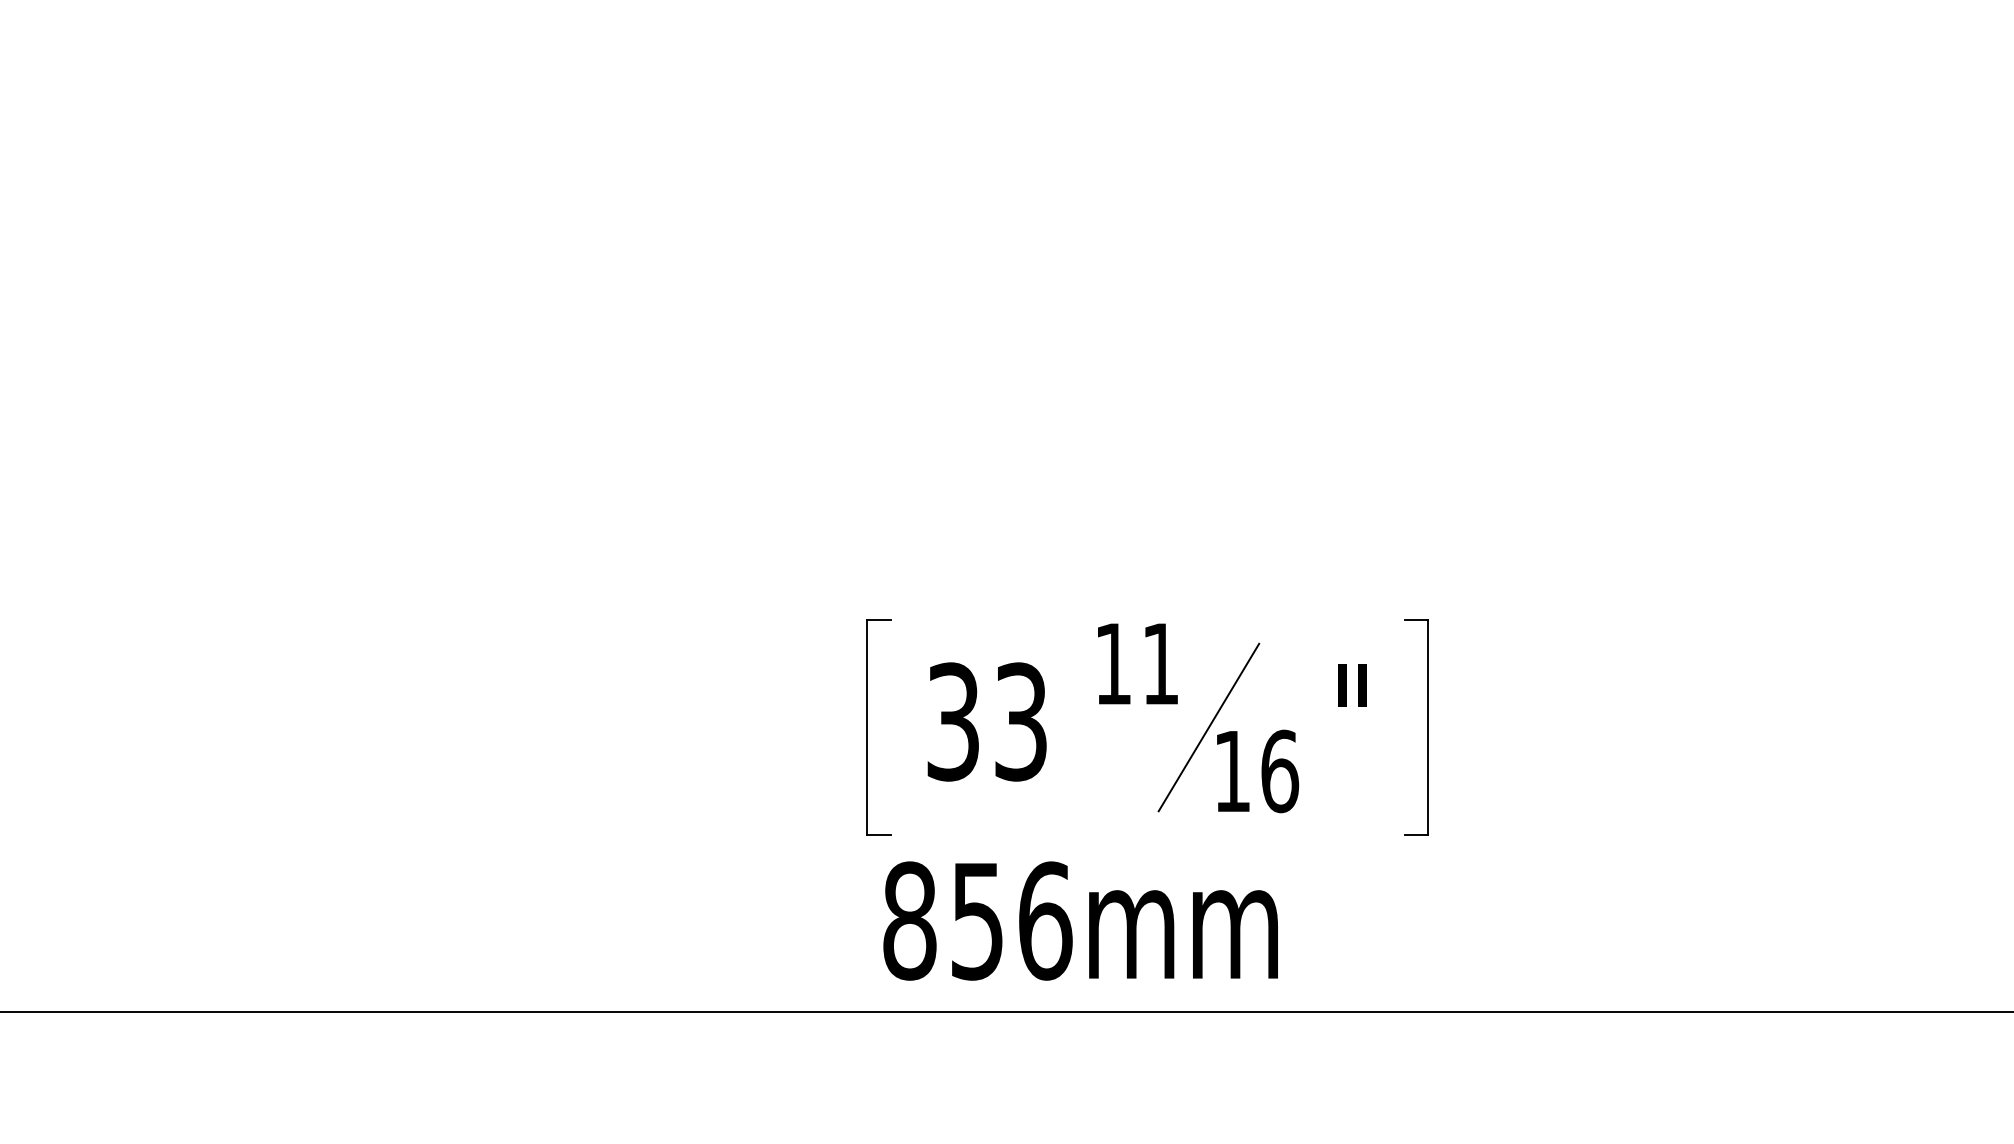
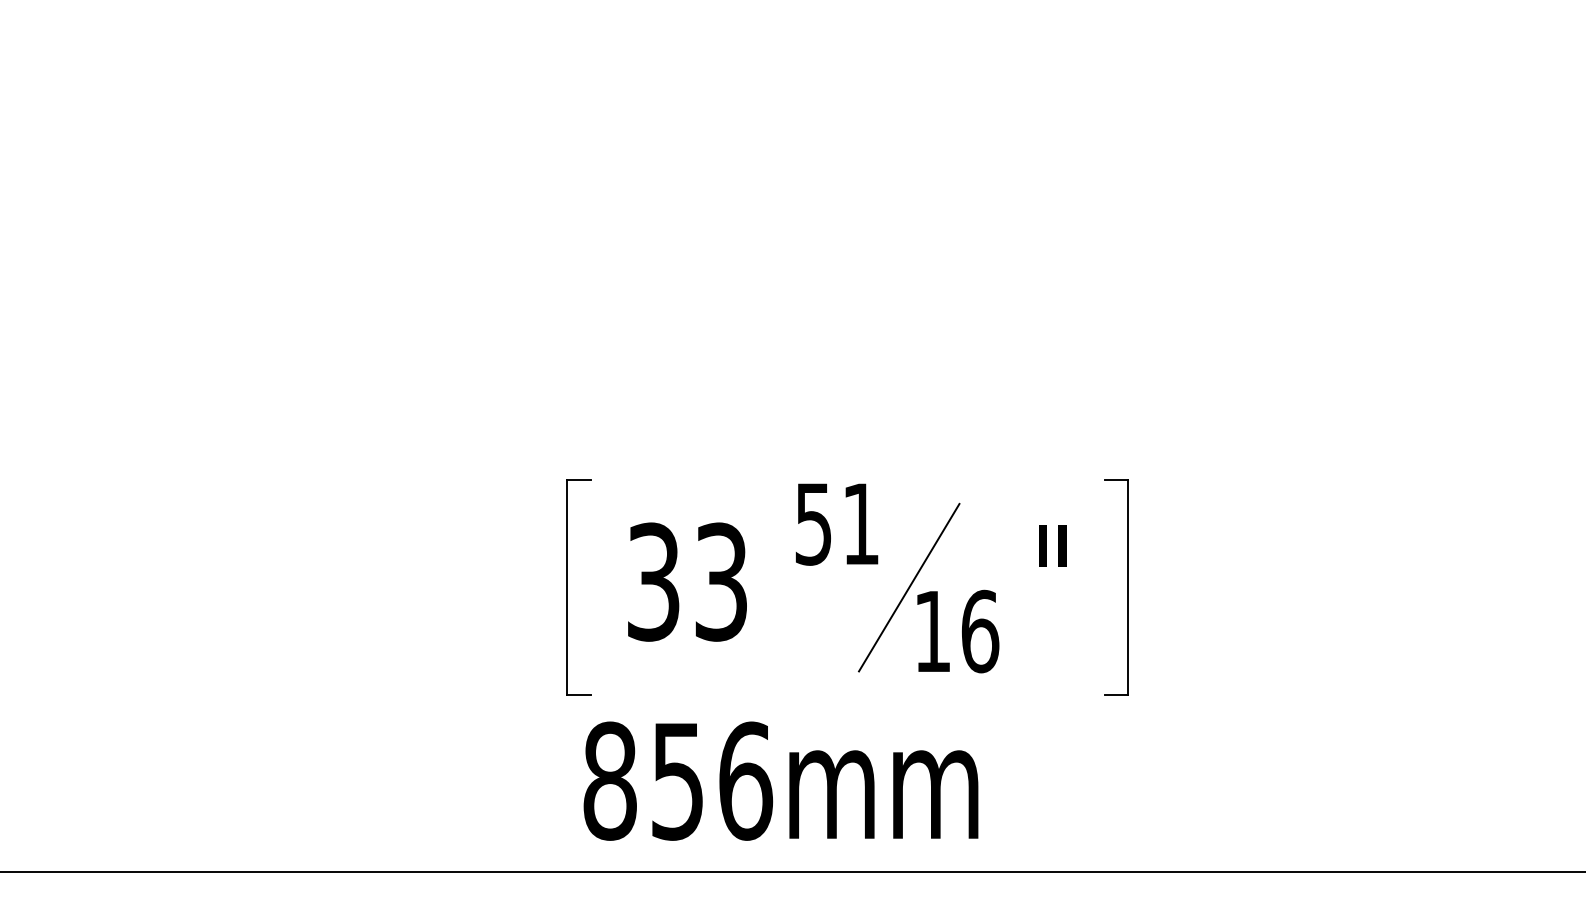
text: (1112, 664) -> (812, 524), 11 -> 51

